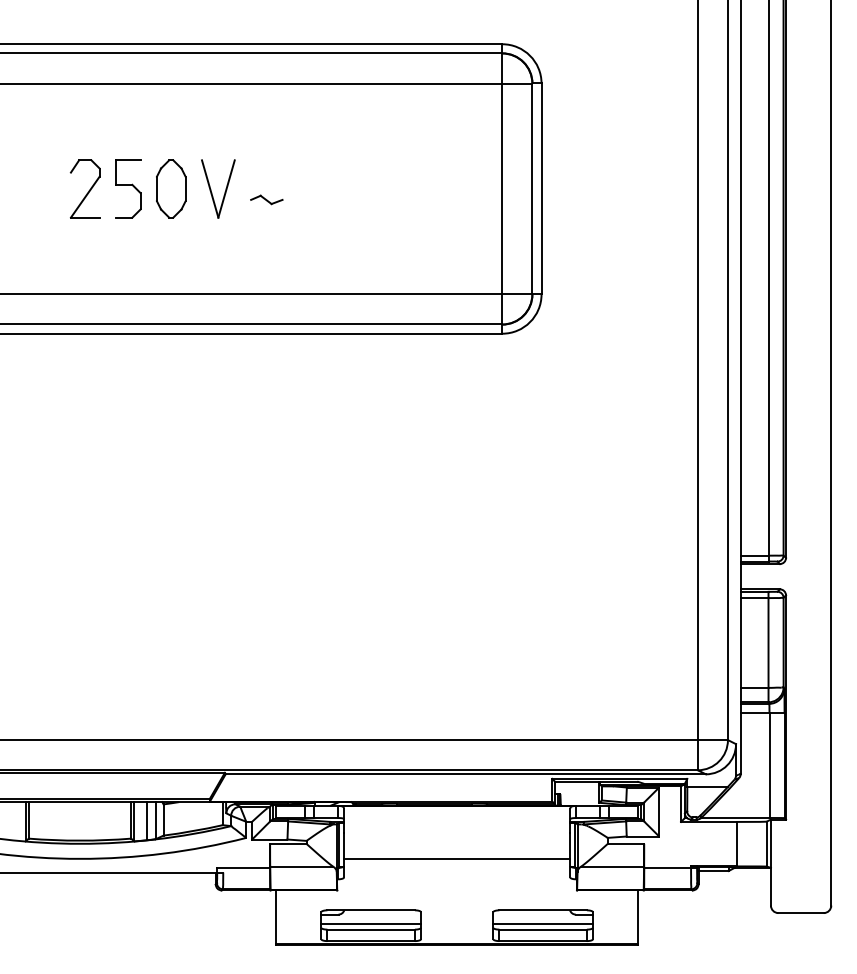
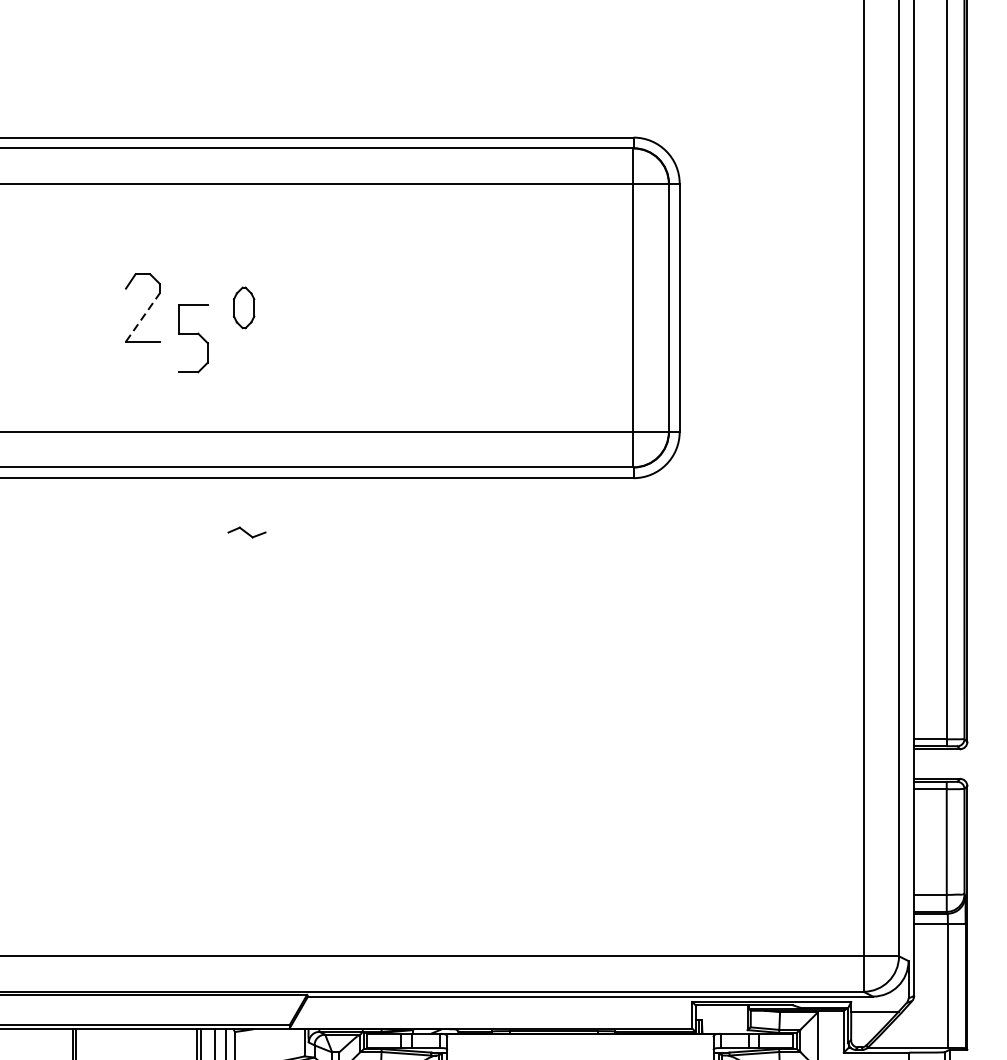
part: (128, 188) -> (193, 337), moved
part: (171, 188) -> (244, 307), size x0.6
part: (224, 191) -> (306, 310), removed
line: (85, 197) -> (143, 317), solid -> dashed
part: (266, 199) -> (246, 532), moved

